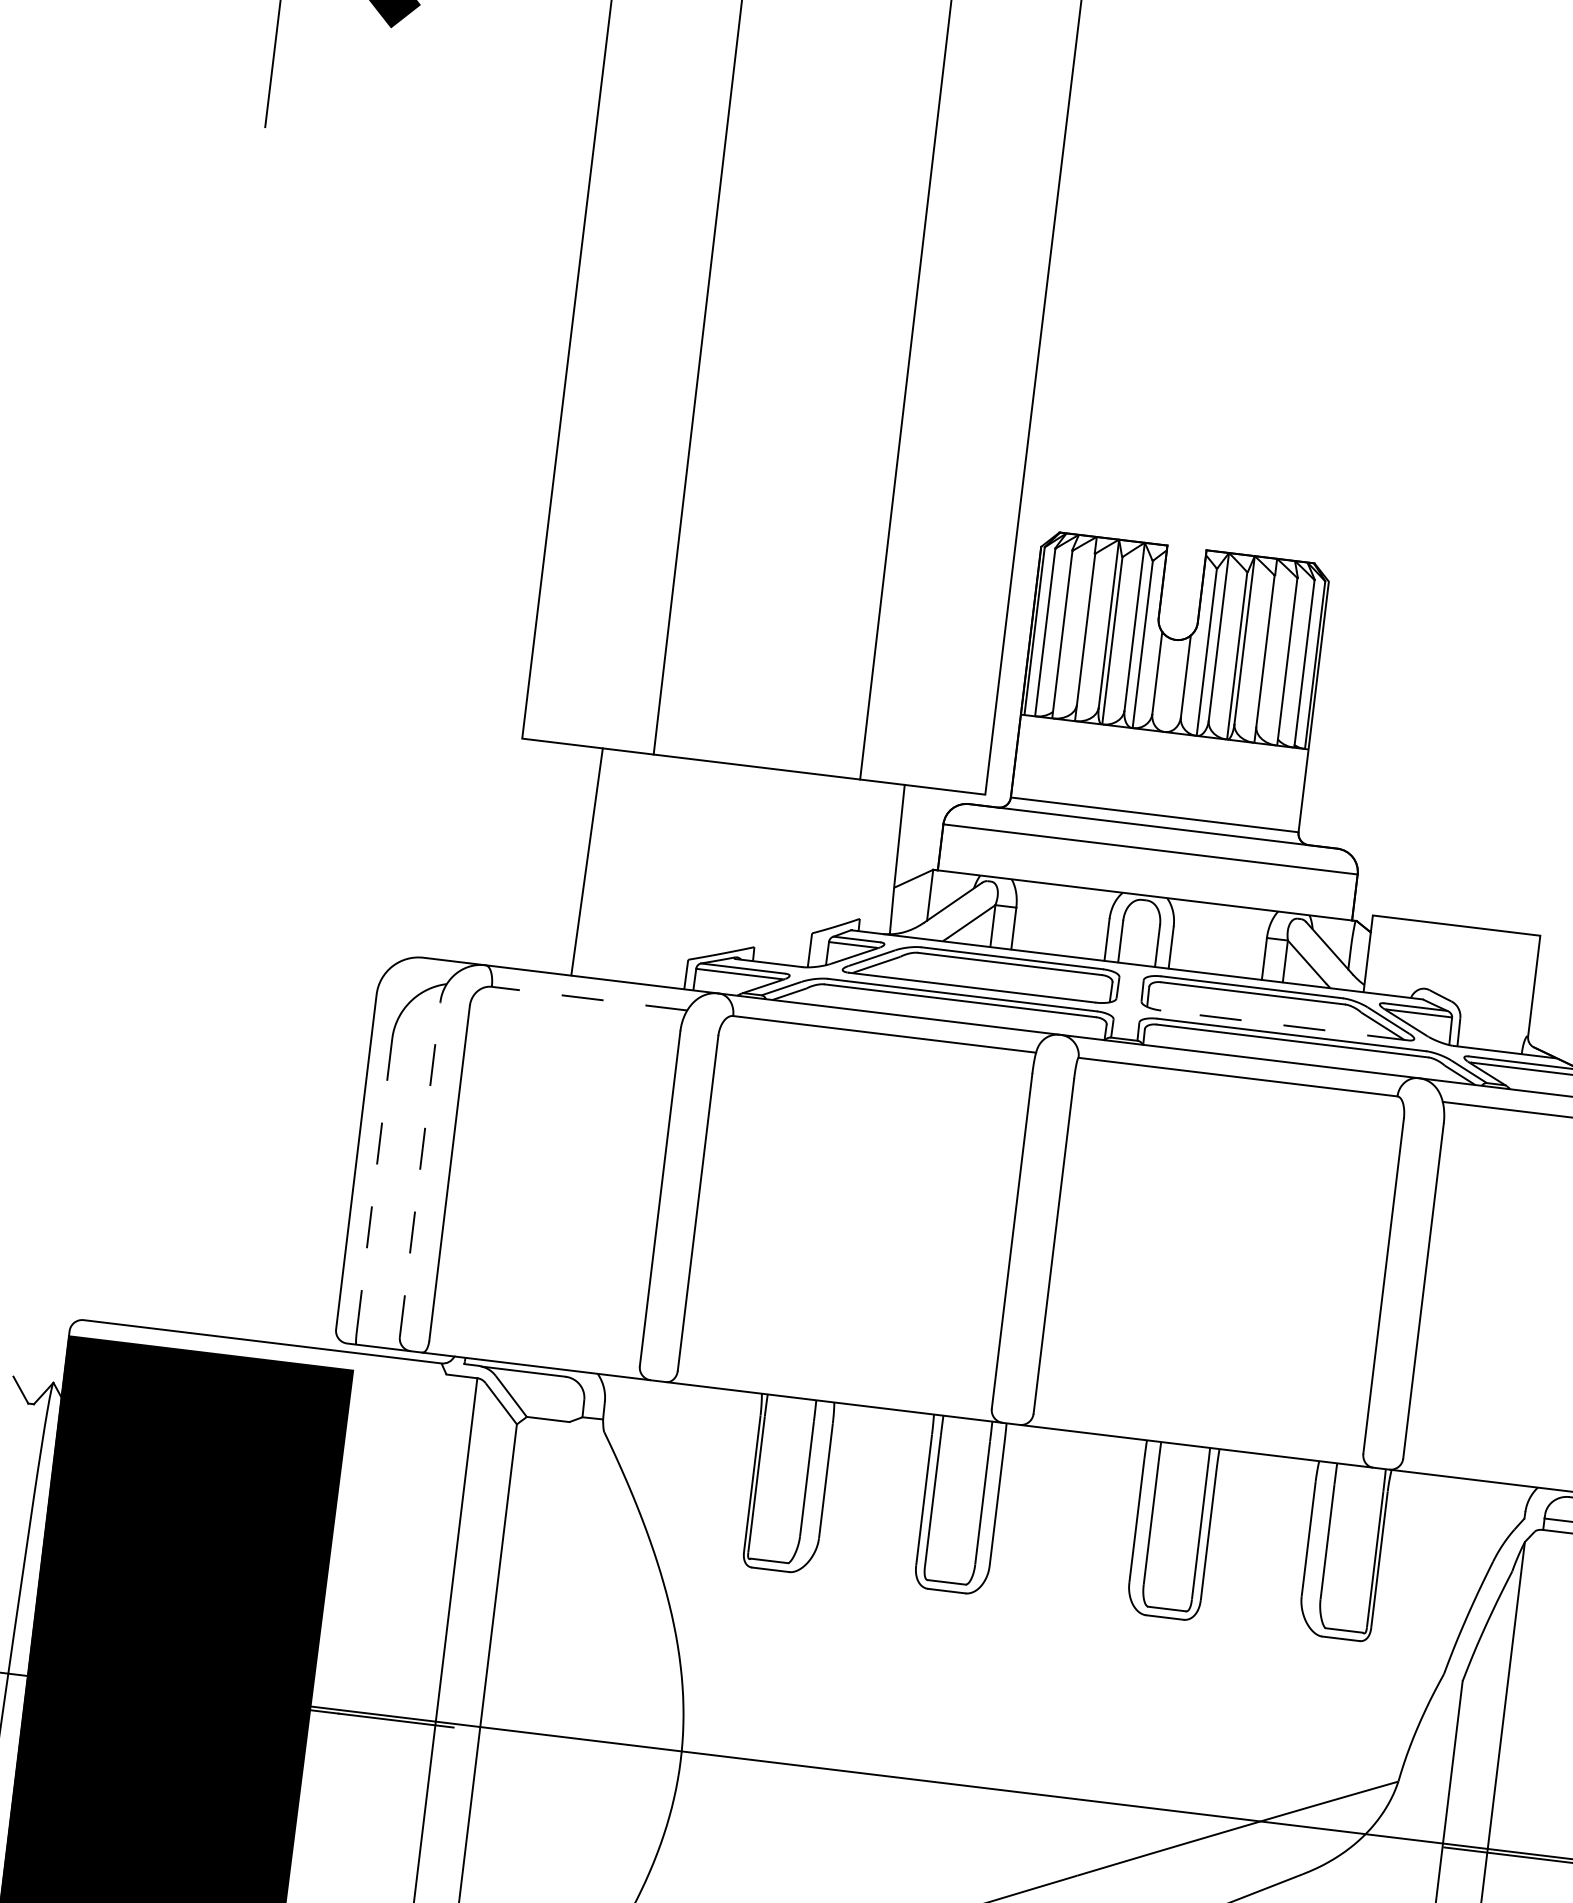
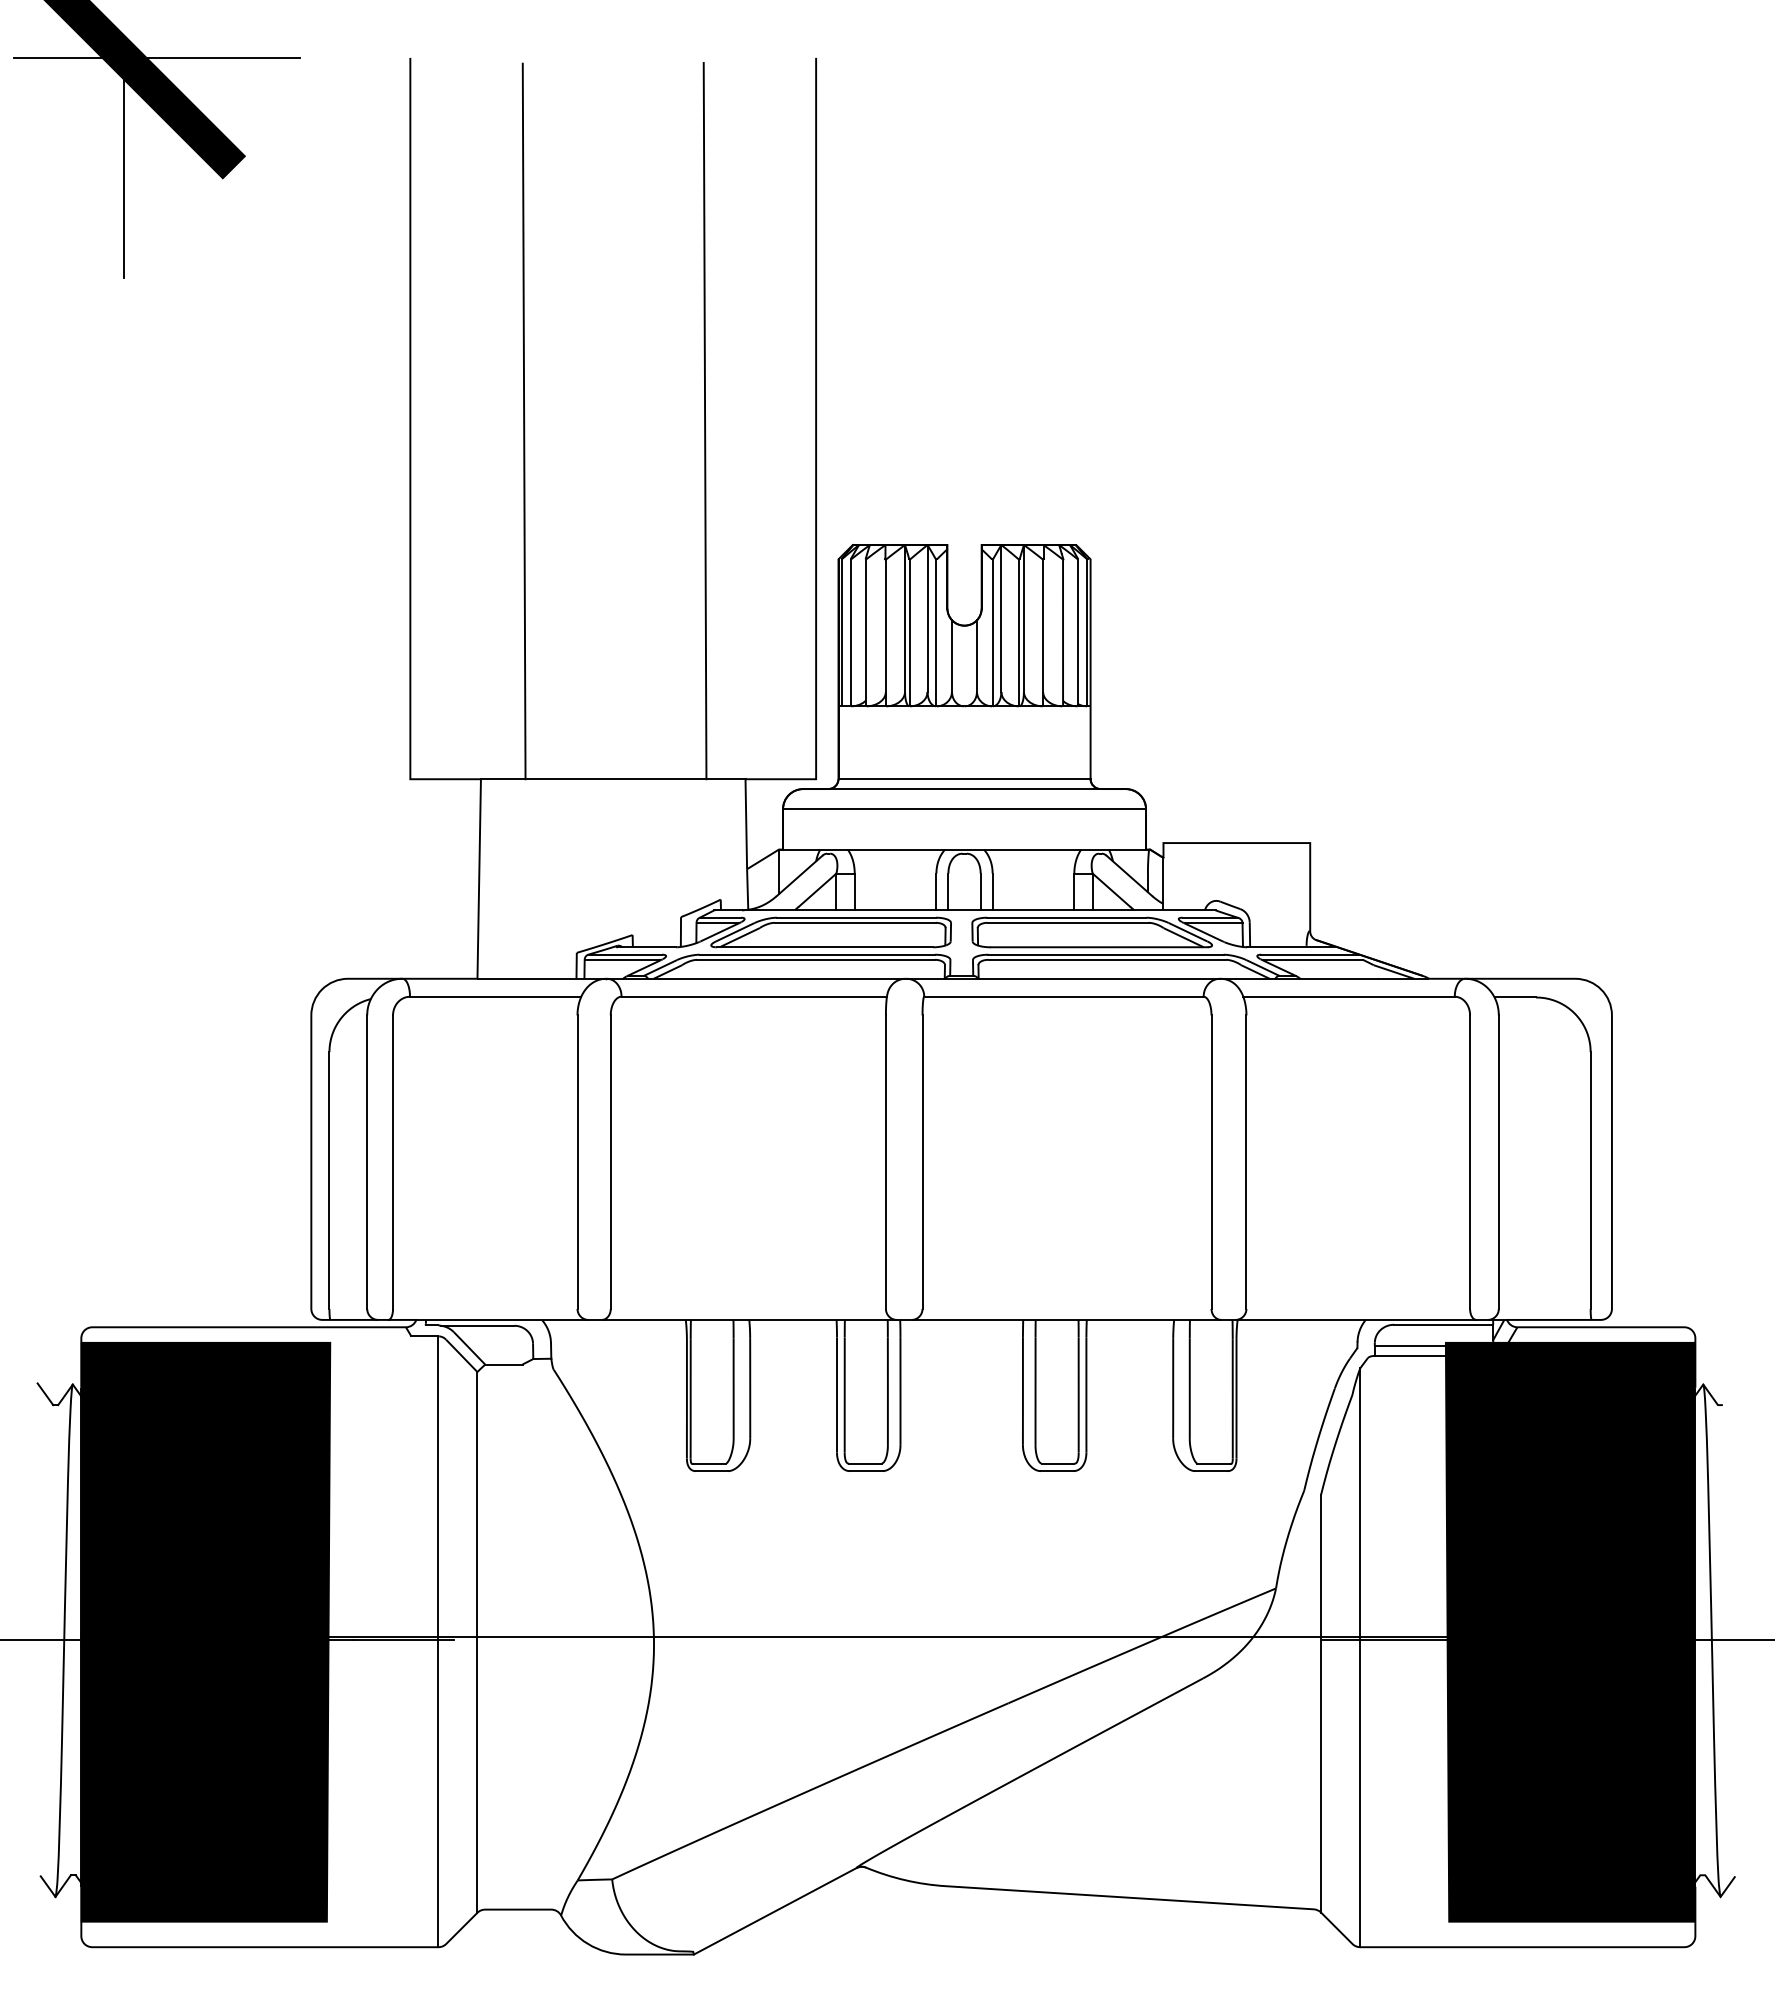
line: (589, 998) -> (495, 996), dashed -> solid
line: (1285, 1025) -> (1099, 947), dashed -> solid
line: (420, 1170) -> (367, 1162), dashed -> solid
line: (374, 1186) -> (329, 1181), dashed -> solid

